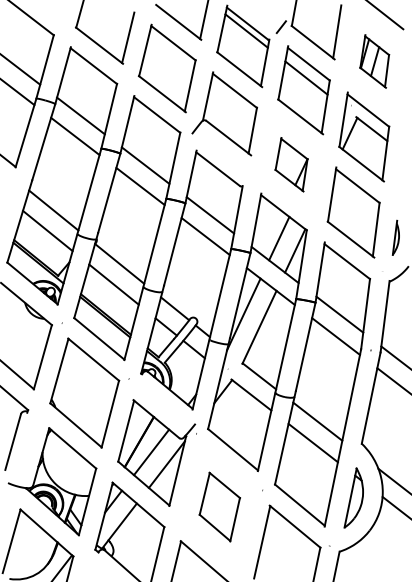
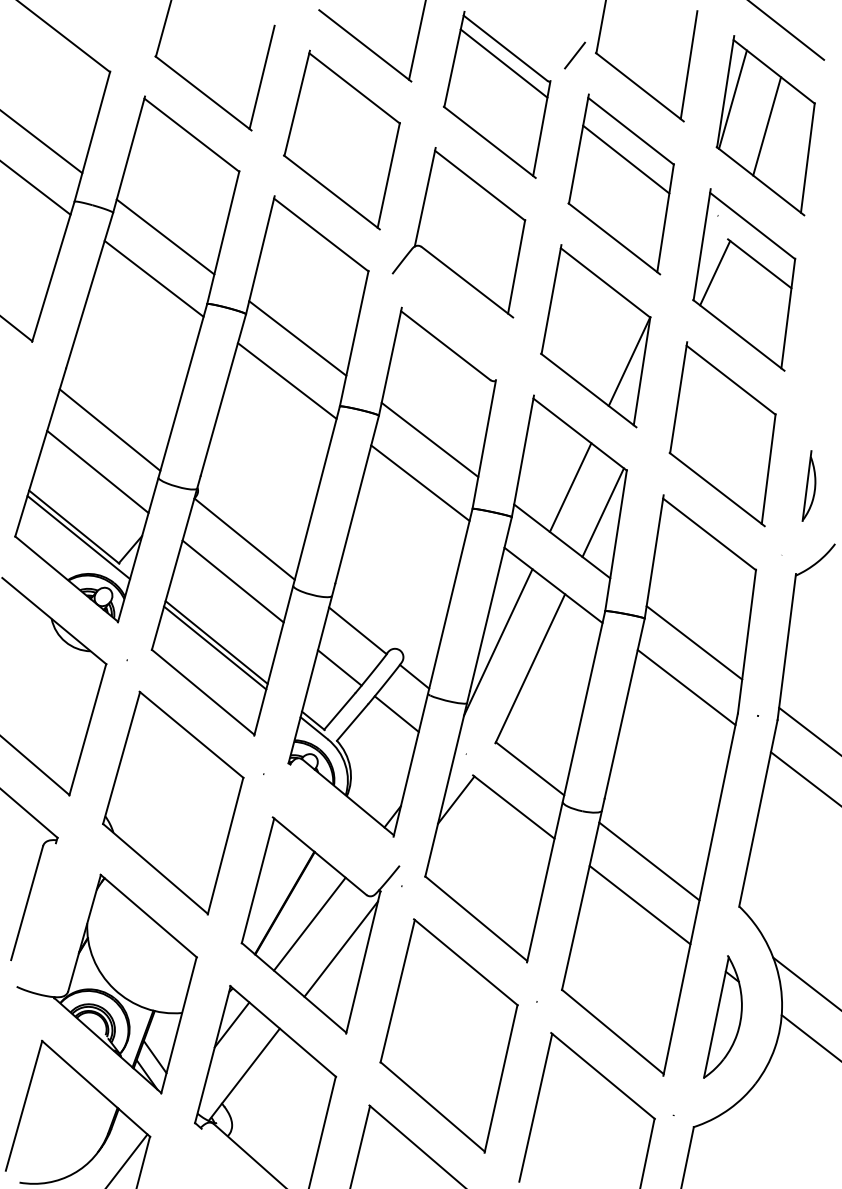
part: (374, 61) -> (765, 125), size x1.67
part: (291, 164) -> (595, 336), size x1.67
part: (219, 506) -> (448, 1034), size x1.67

